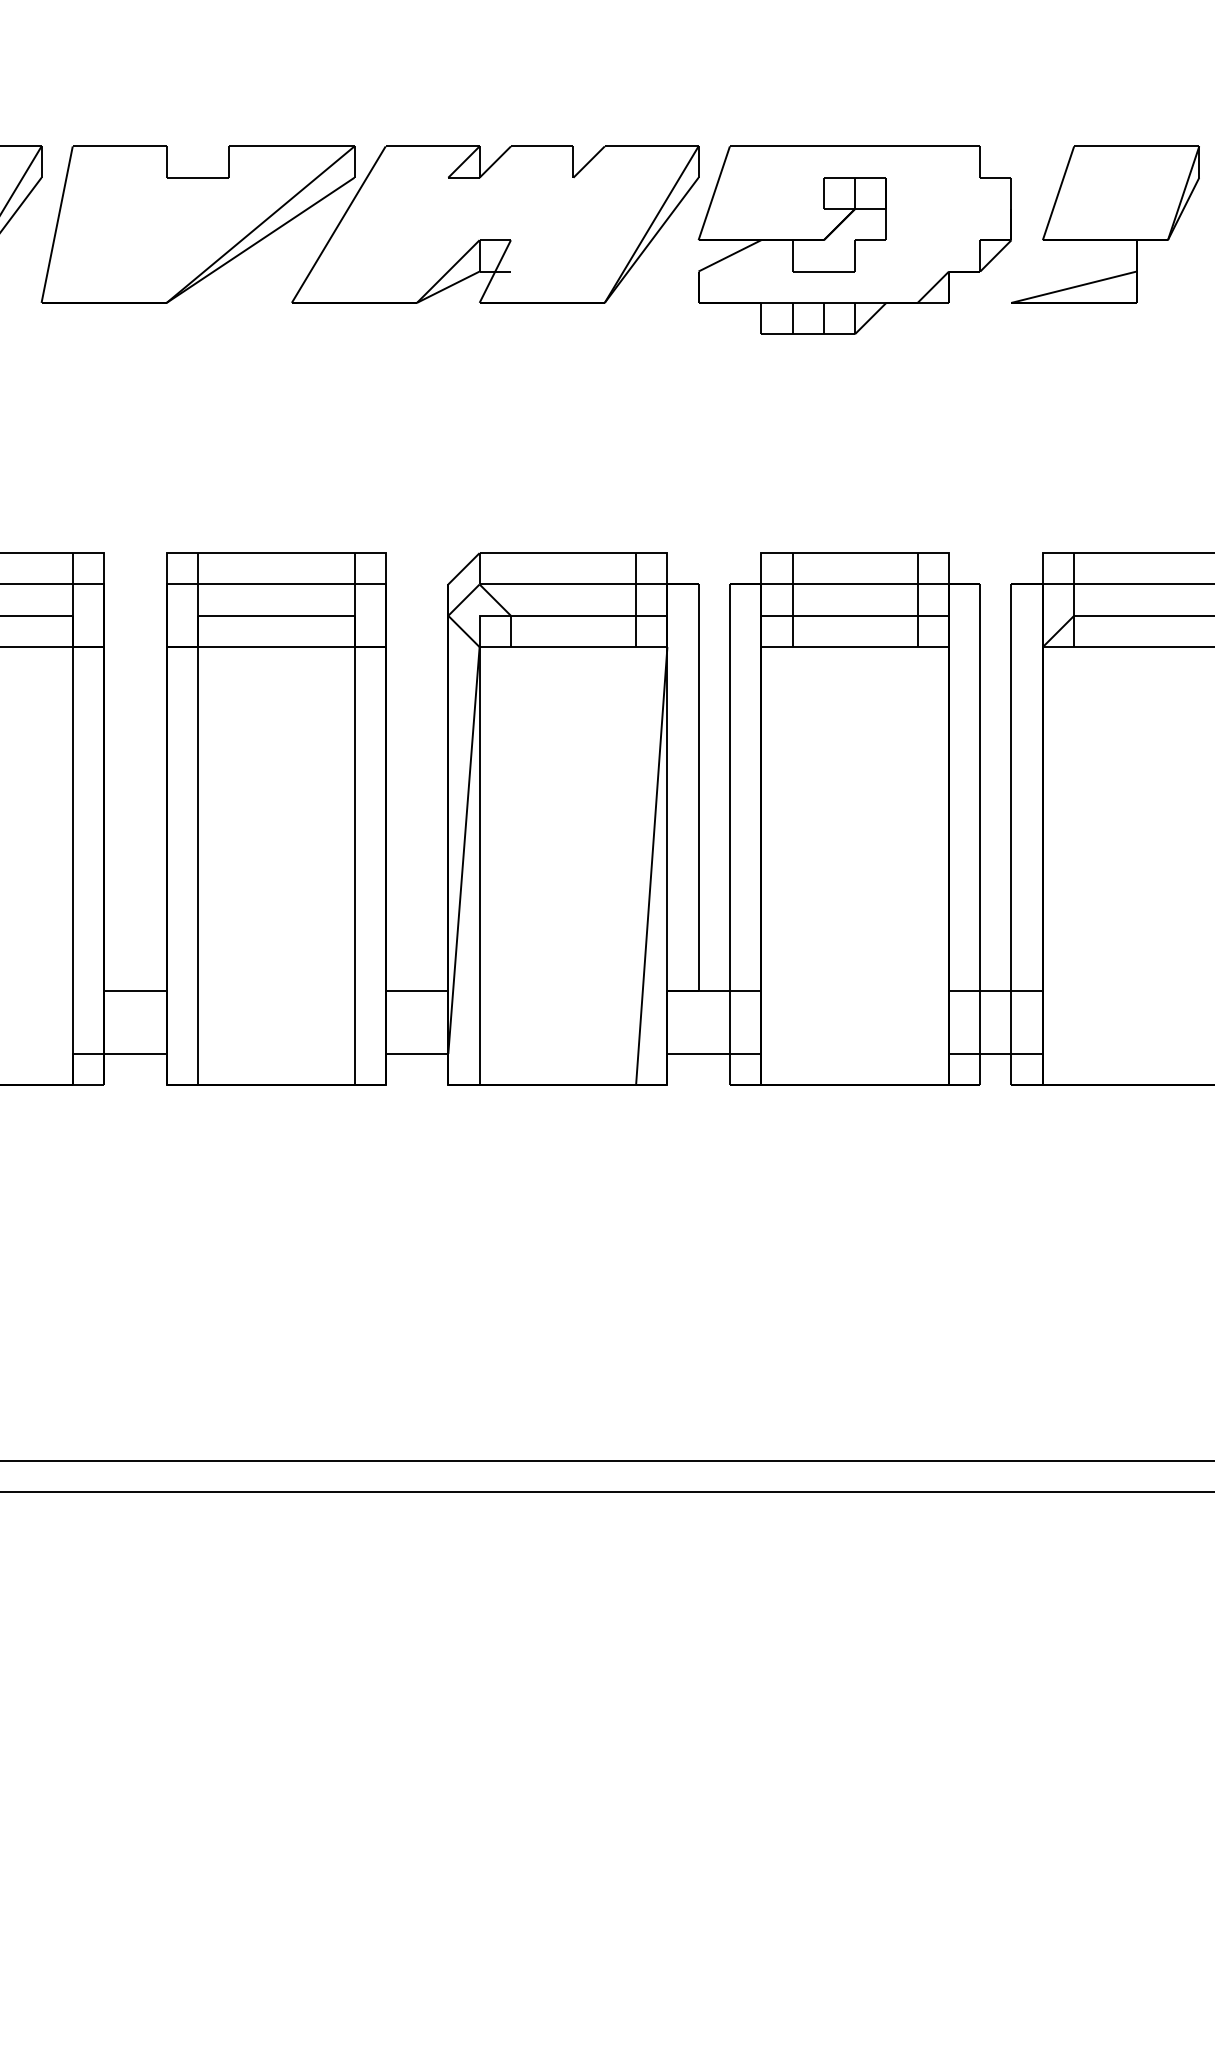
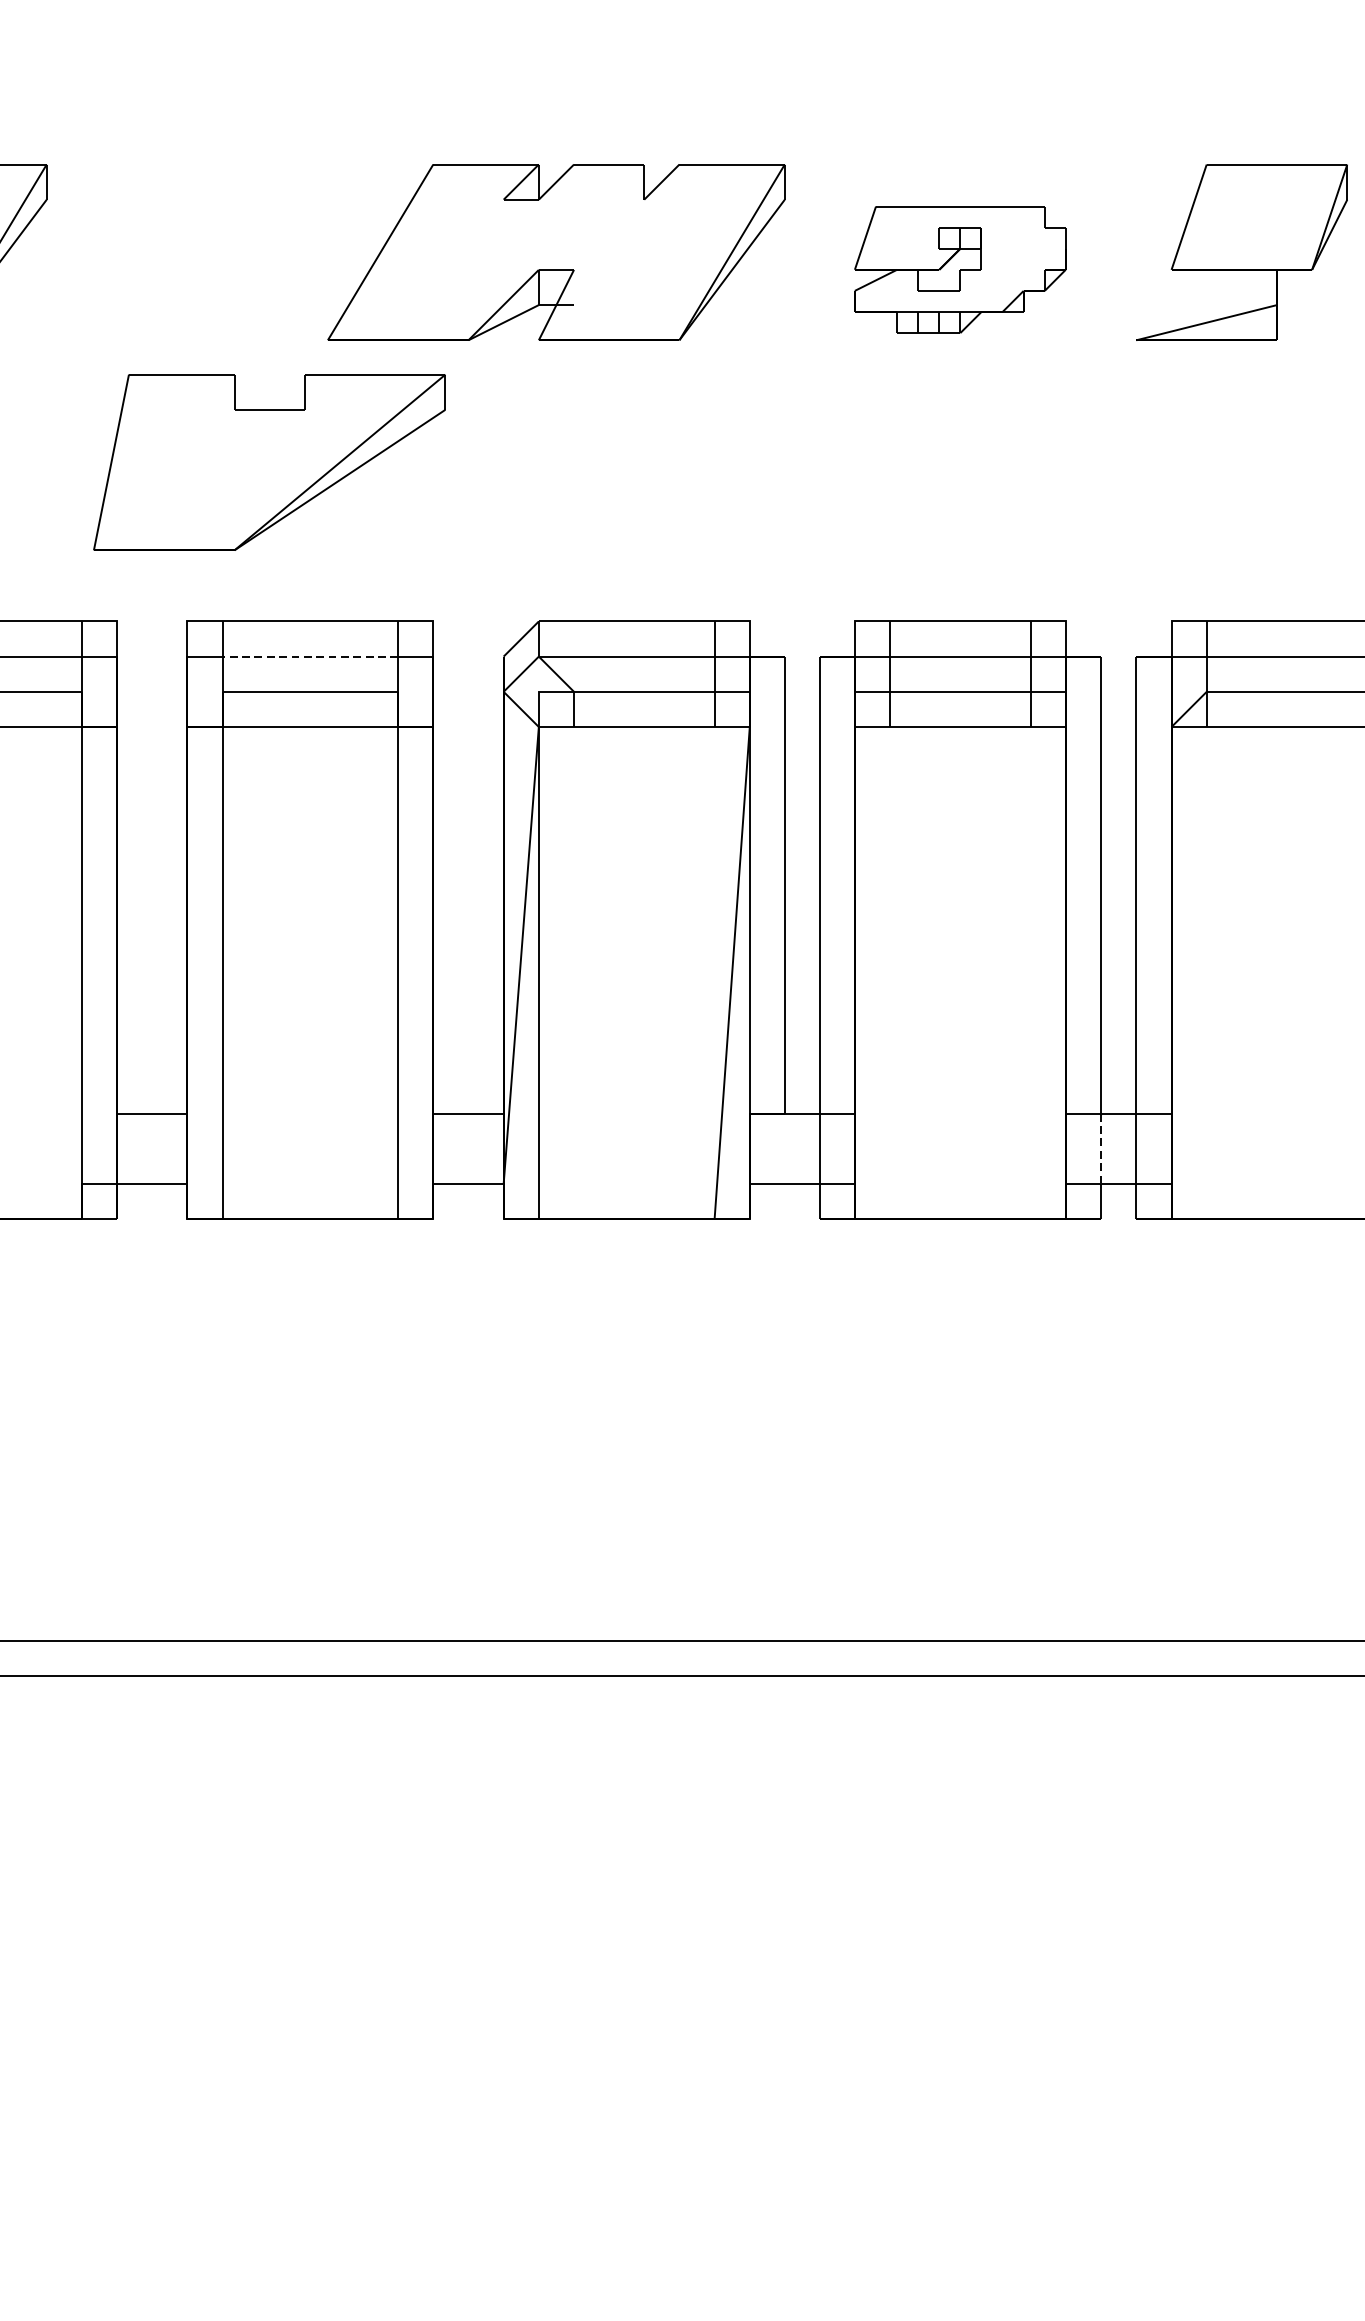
part: (197, 224) -> (269, 462), moved
part: (854, 239) -> (959, 269), size x0.6
line: (275, 584) -> (309, 656), solid -> dashed
line: (980, 1022) -> (1101, 1148), solid -> dashed

